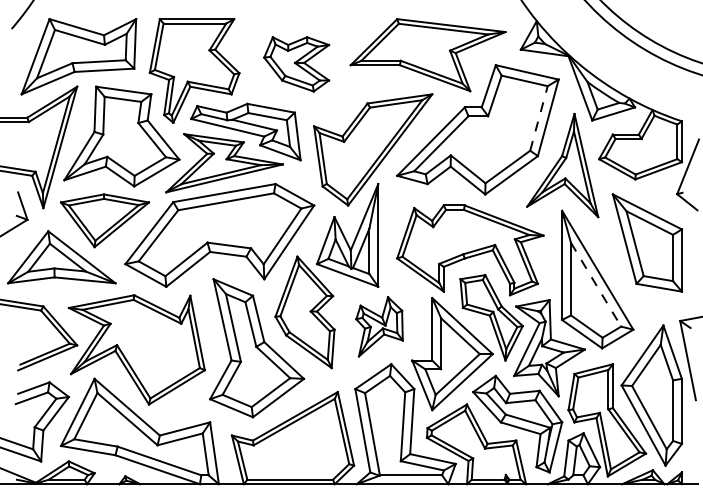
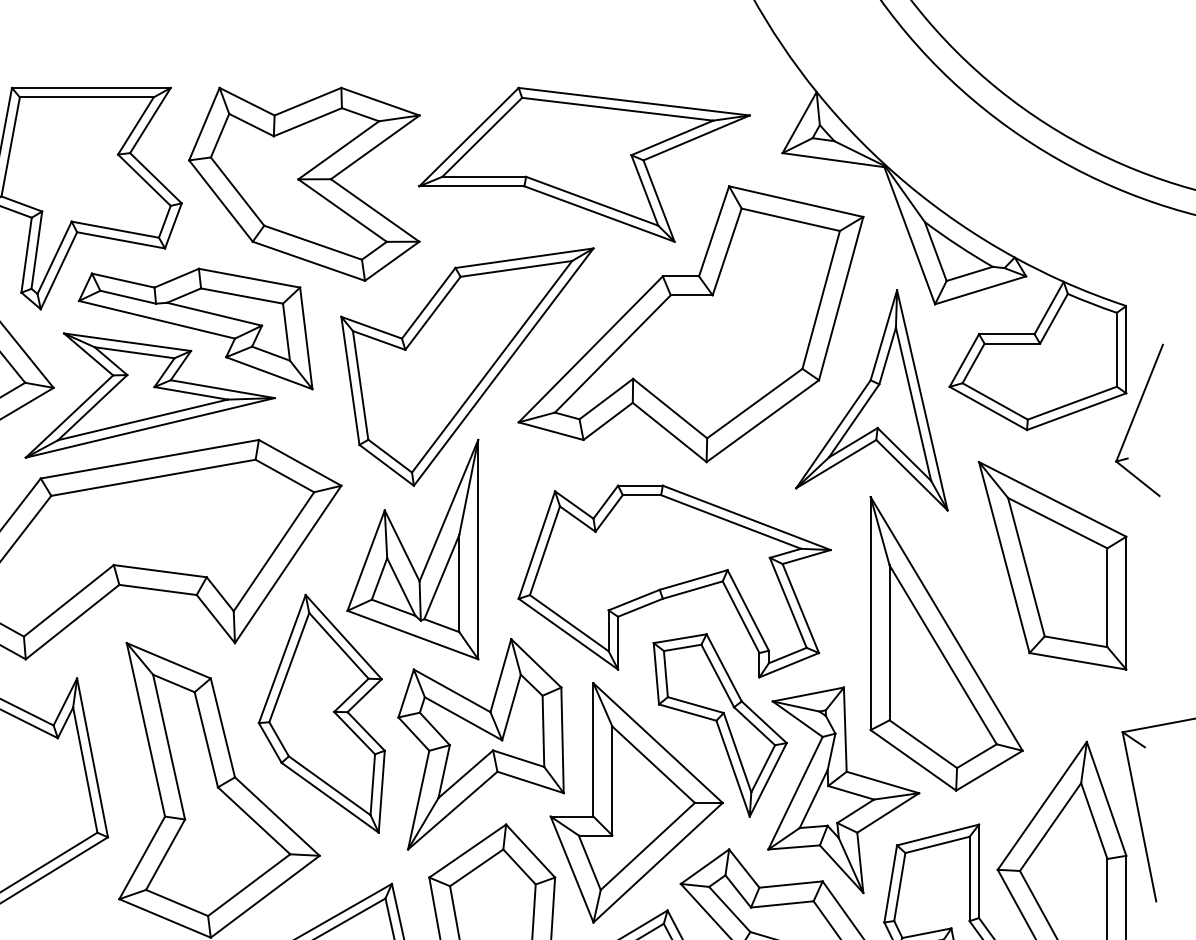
part: (296, 64) -> (303, 184), size x1.67
line: (539, 117) -> (822, 297), dashed -> solid
line: (596, 284) -> (944, 654), dashed -> solid
part: (379, 326) -> (480, 743), size x1.67

